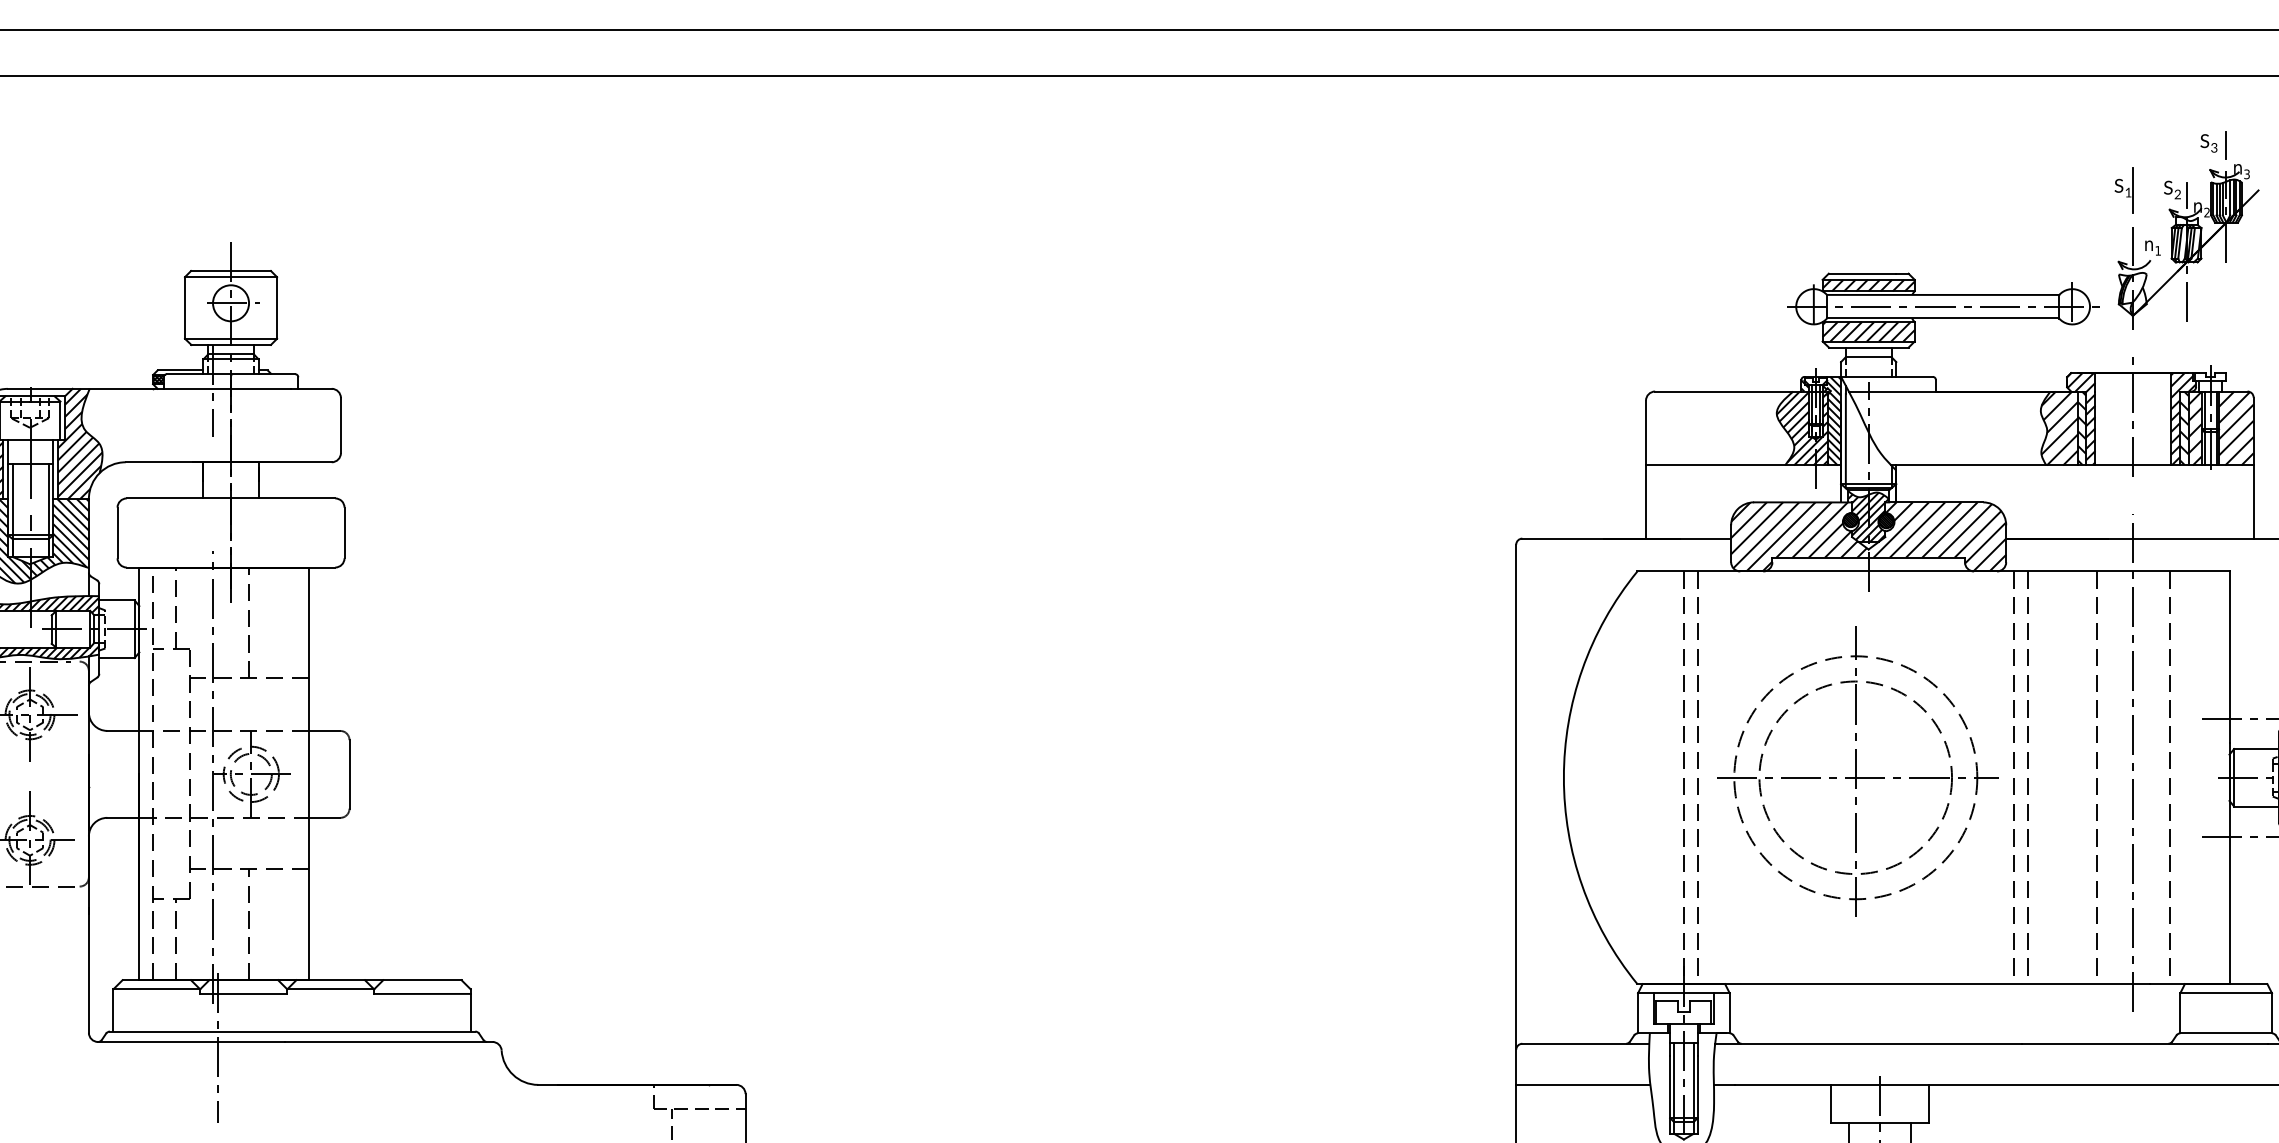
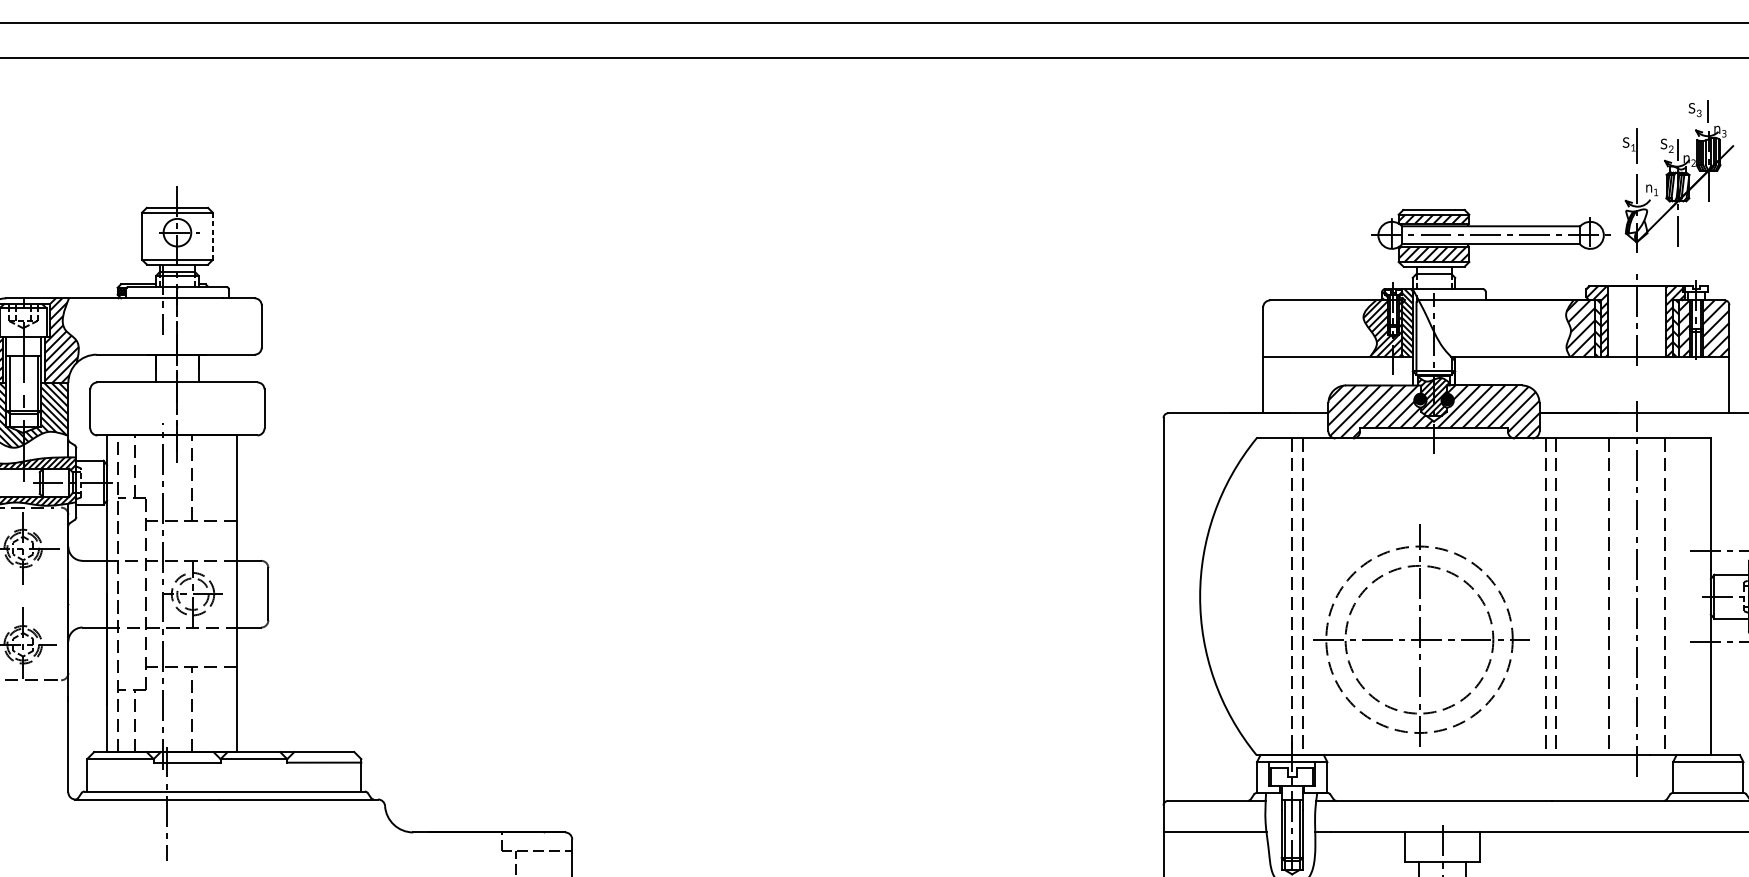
line: (277, 307) -> (213, 235), solid -> dashed
part: (1857, 771) -> (1420, 634), moved

